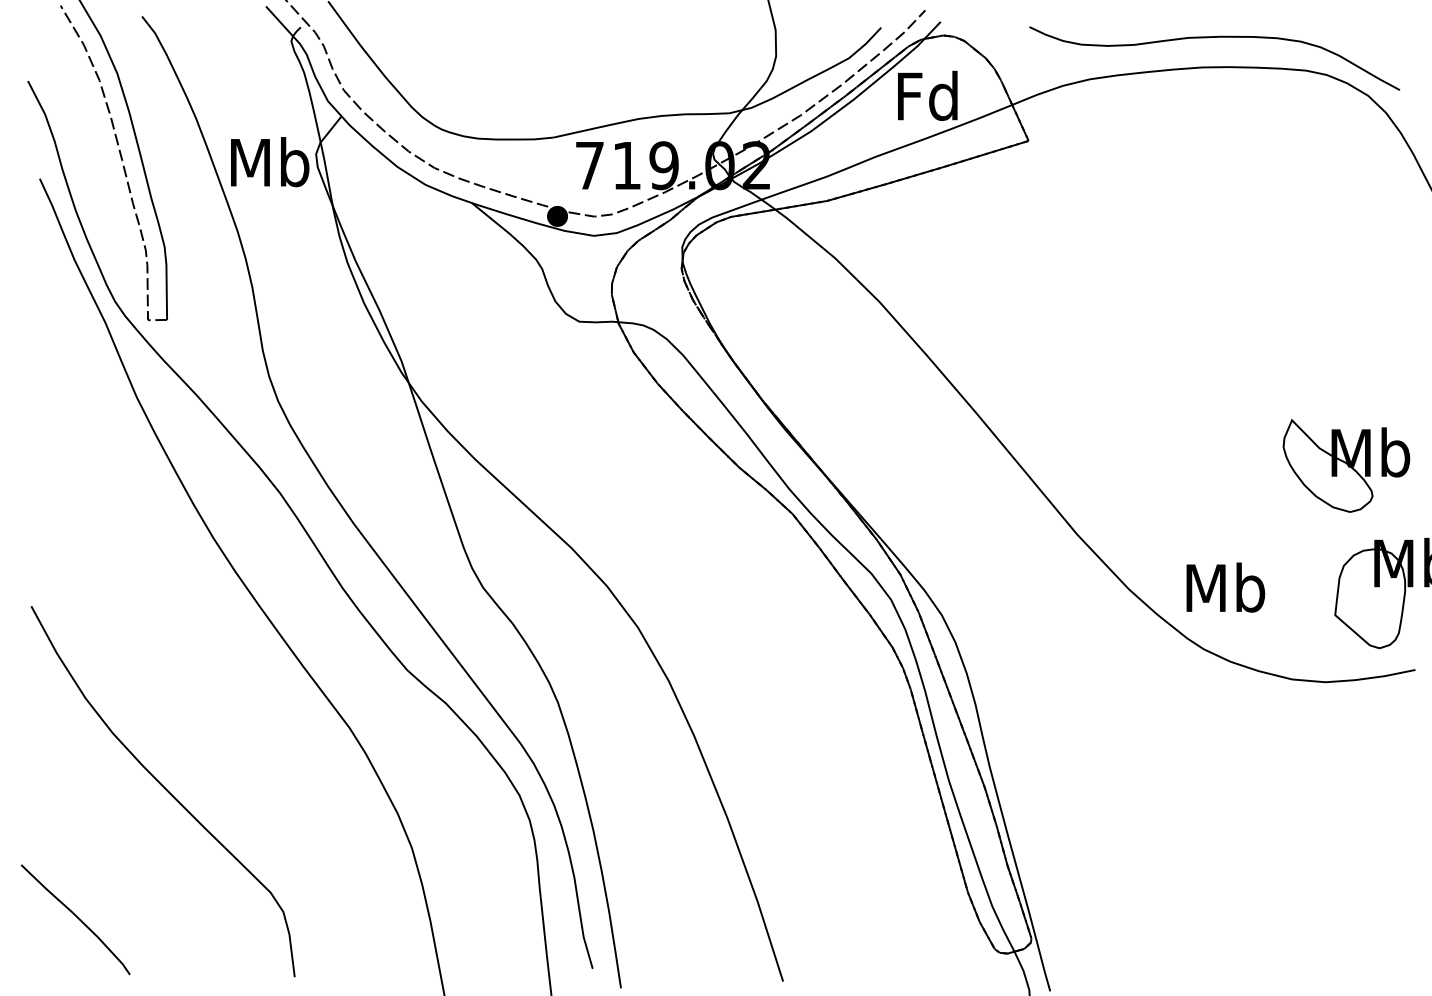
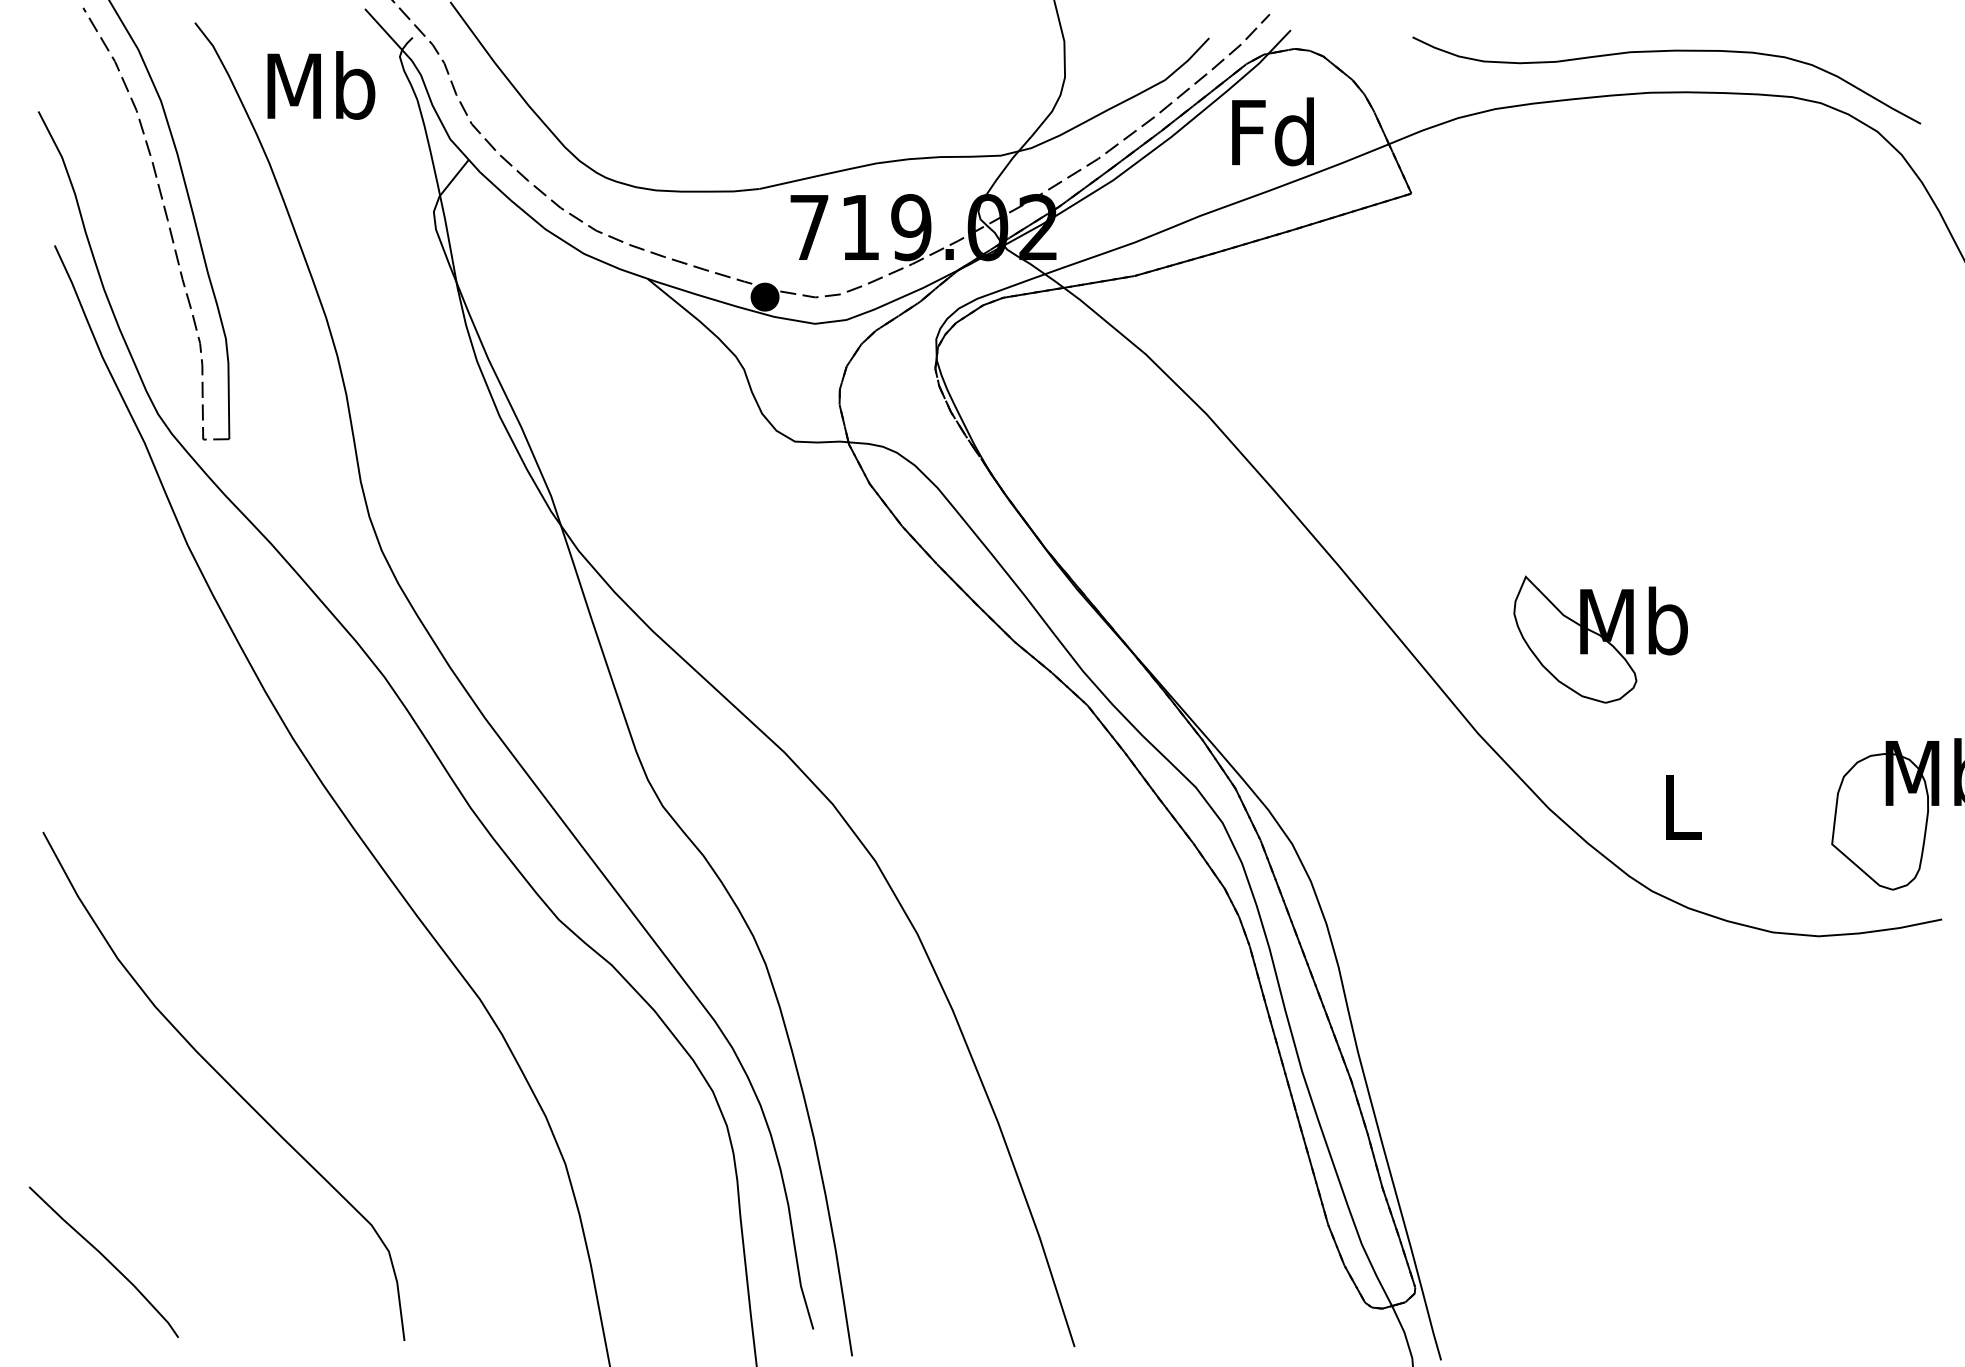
text: (270, 162) -> (321, 85), moved
part: (1346, 465) -> (1600, 638), moved
text: (1225, 587) -> (1681, 806), Mb -> L

